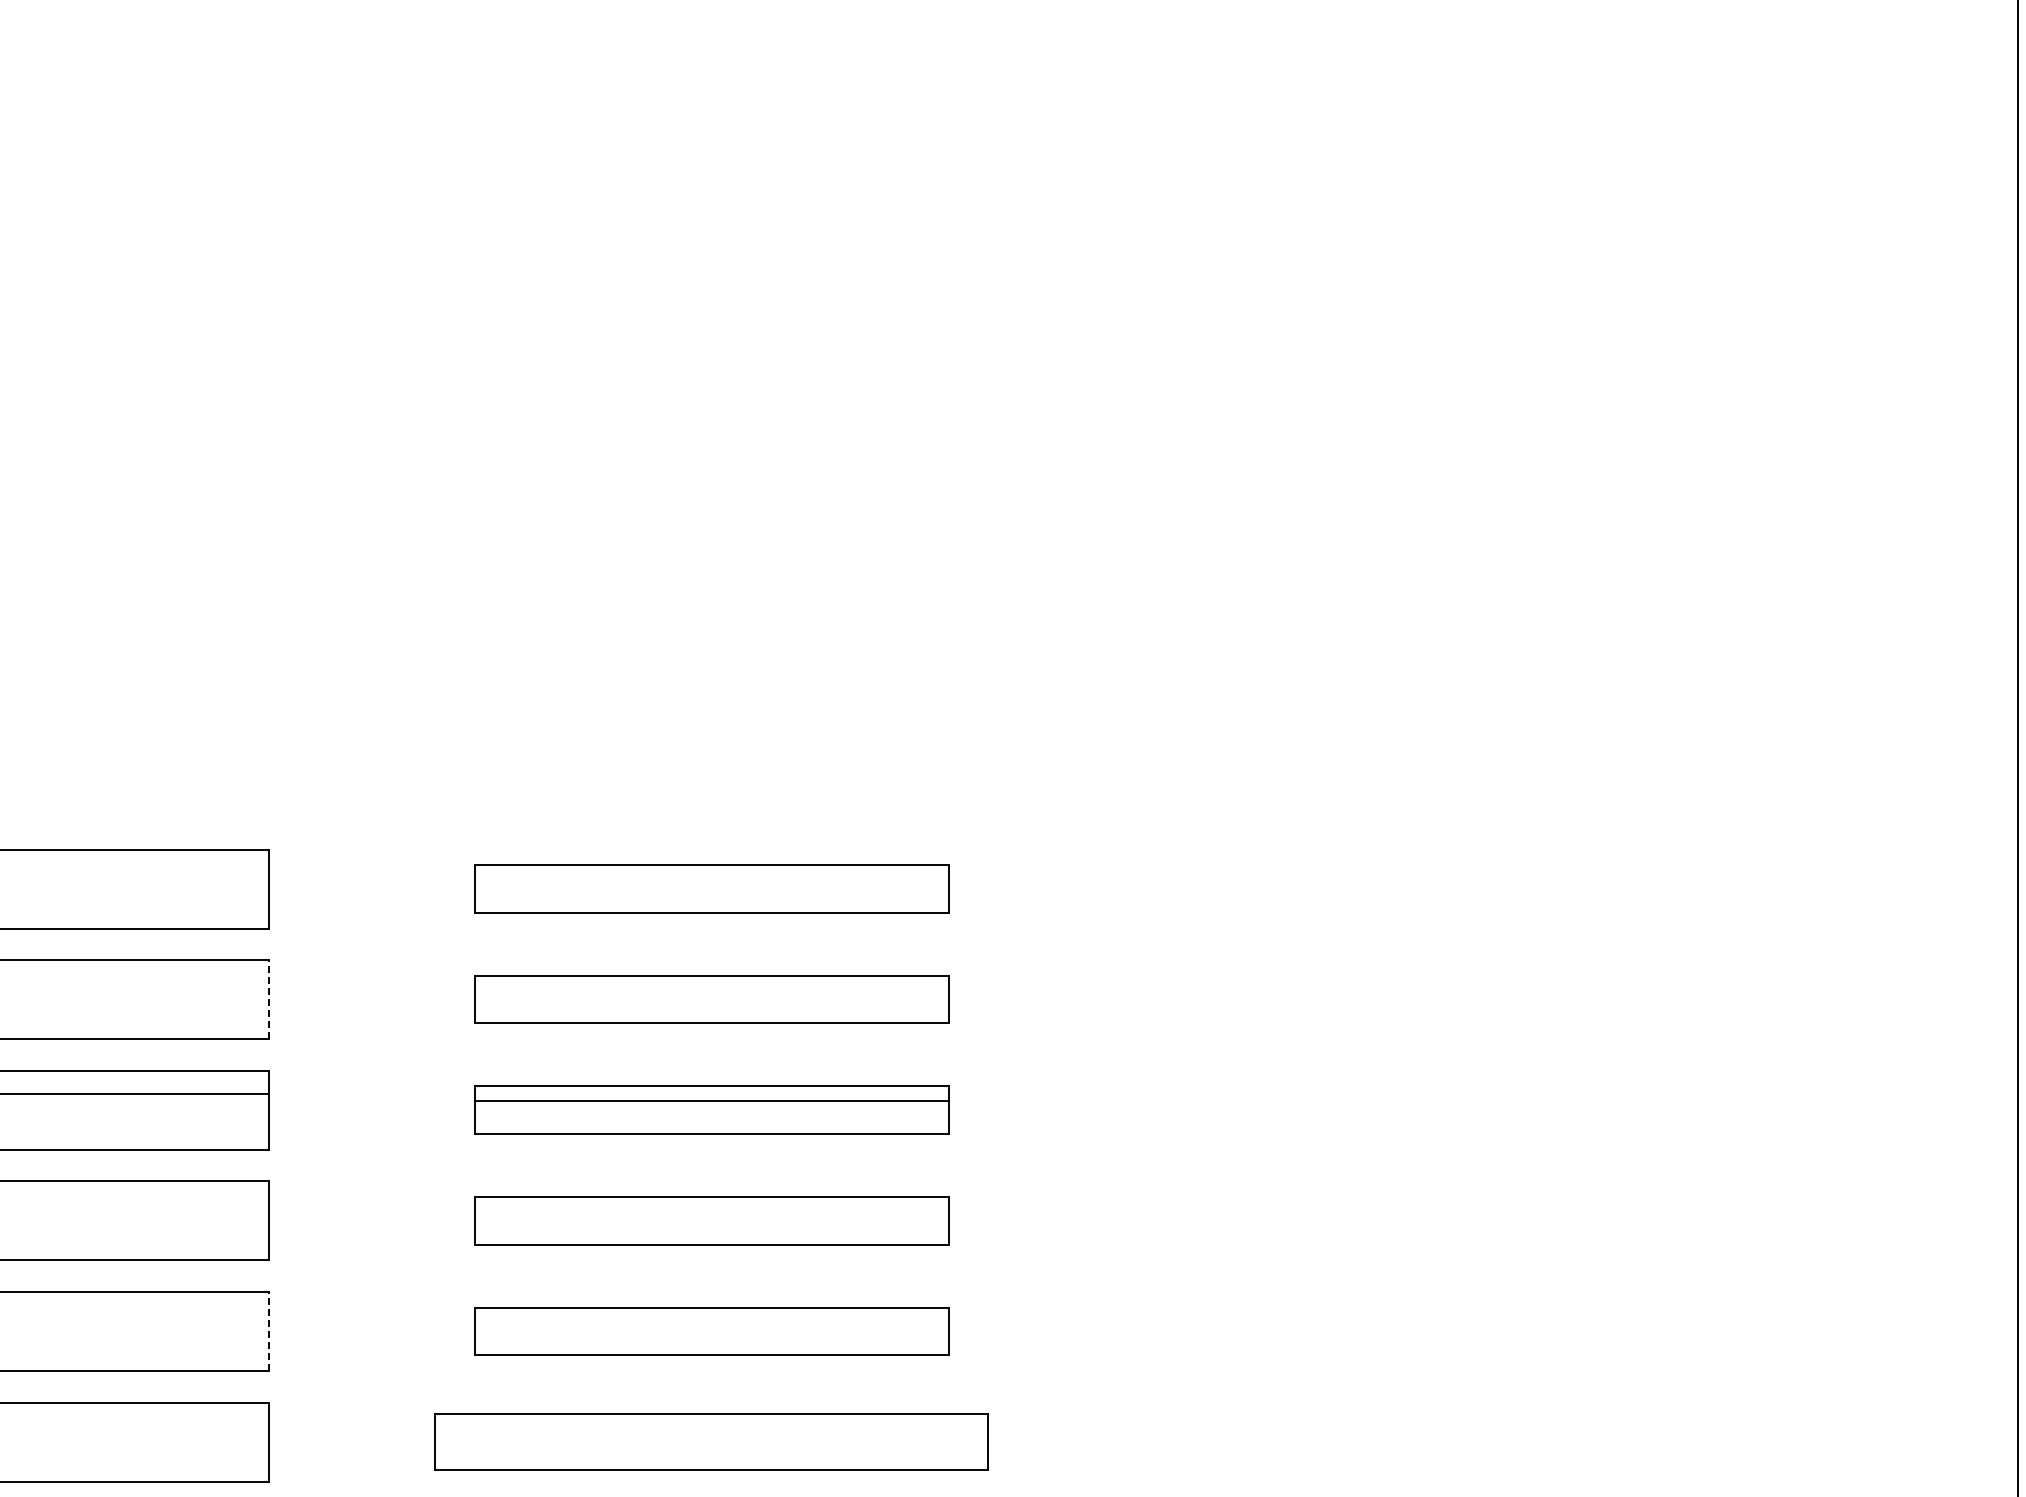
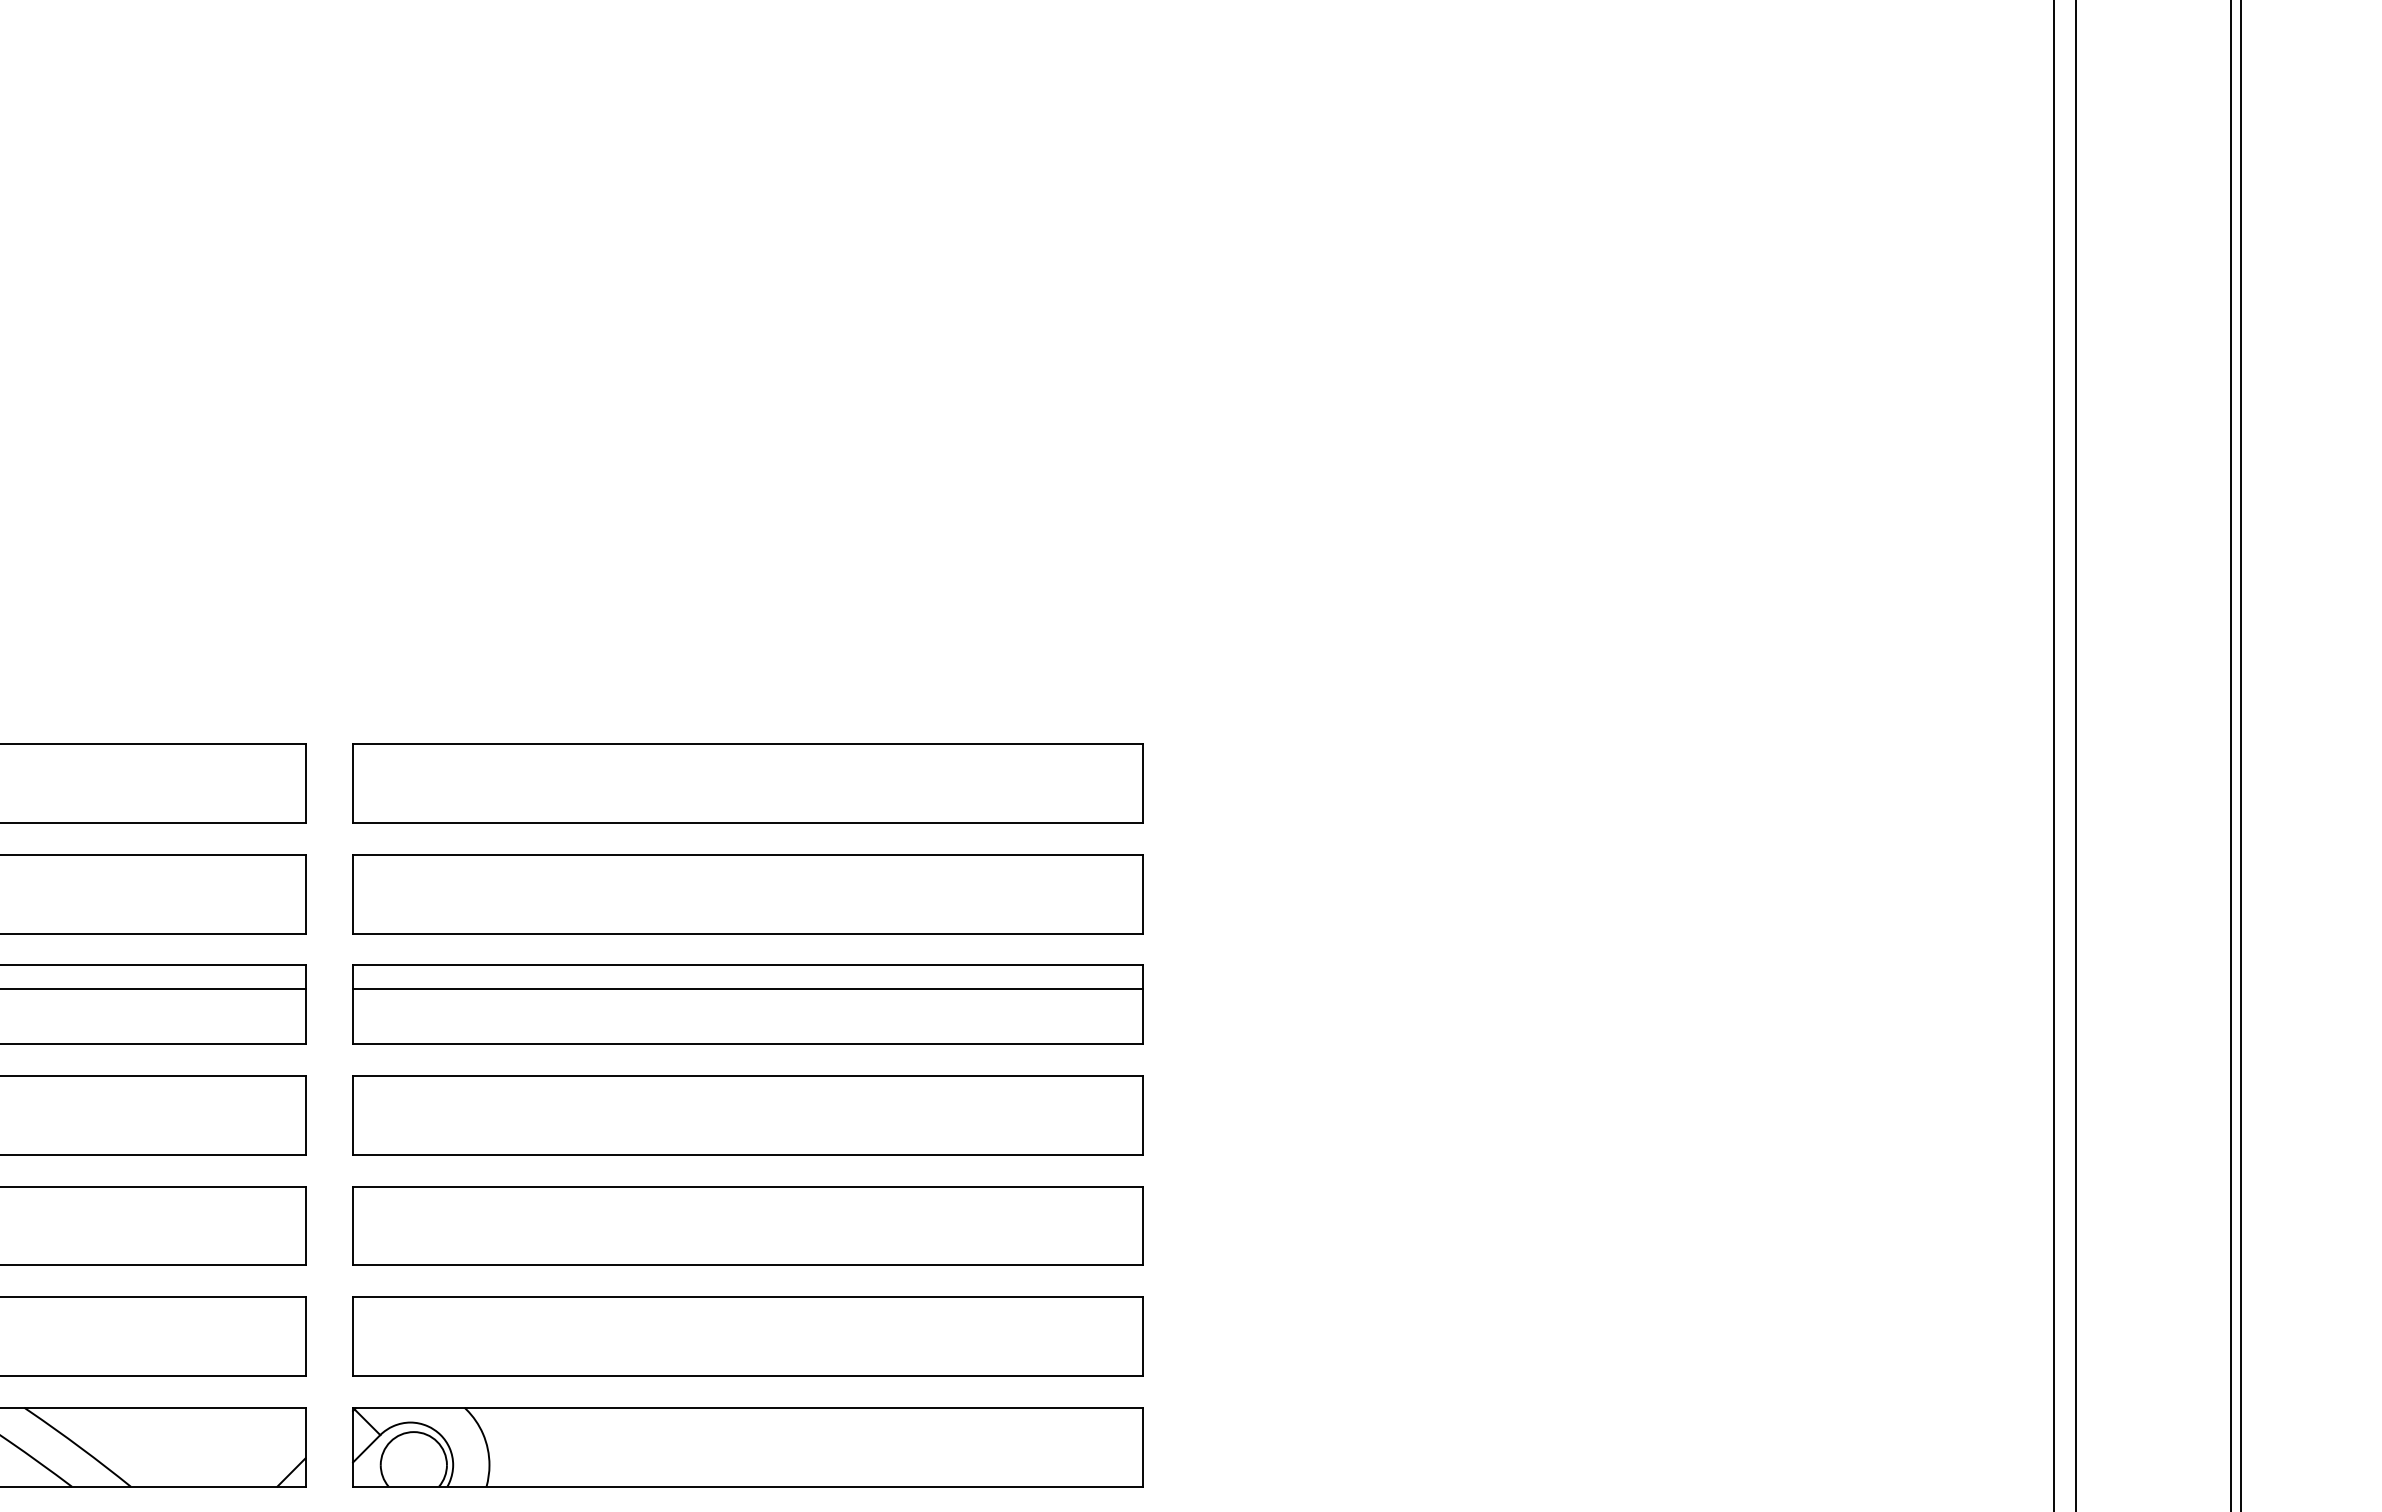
part: (711, 888) -> (747, 783), size x1.67
line: (269, 999) -> (305, 894), dashed -> solid
part: (711, 999) -> (747, 894), size x1.67
part: (711, 1109) -> (747, 1004), size x1.67
part: (711, 1220) -> (747, 1115), size x1.67
line: (269, 1330) -> (305, 1225), dashed -> solid
part: (711, 1330) -> (747, 1225), size x1.67
part: (711, 1441) -> (747, 1336), size x1.43

